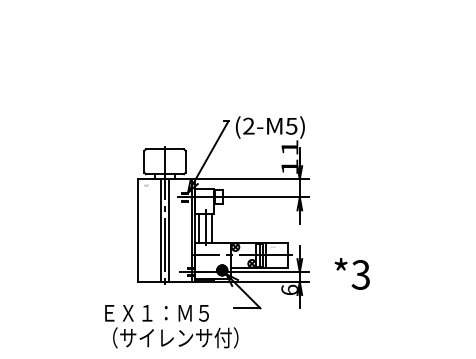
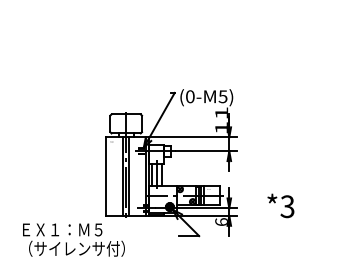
text: (248, 125) -> (190, 96), (2-M5) -> (0-M5)
text: (351, 273) -> (280, 205), moved
text: (171, 326) -> (73, 240), moved

